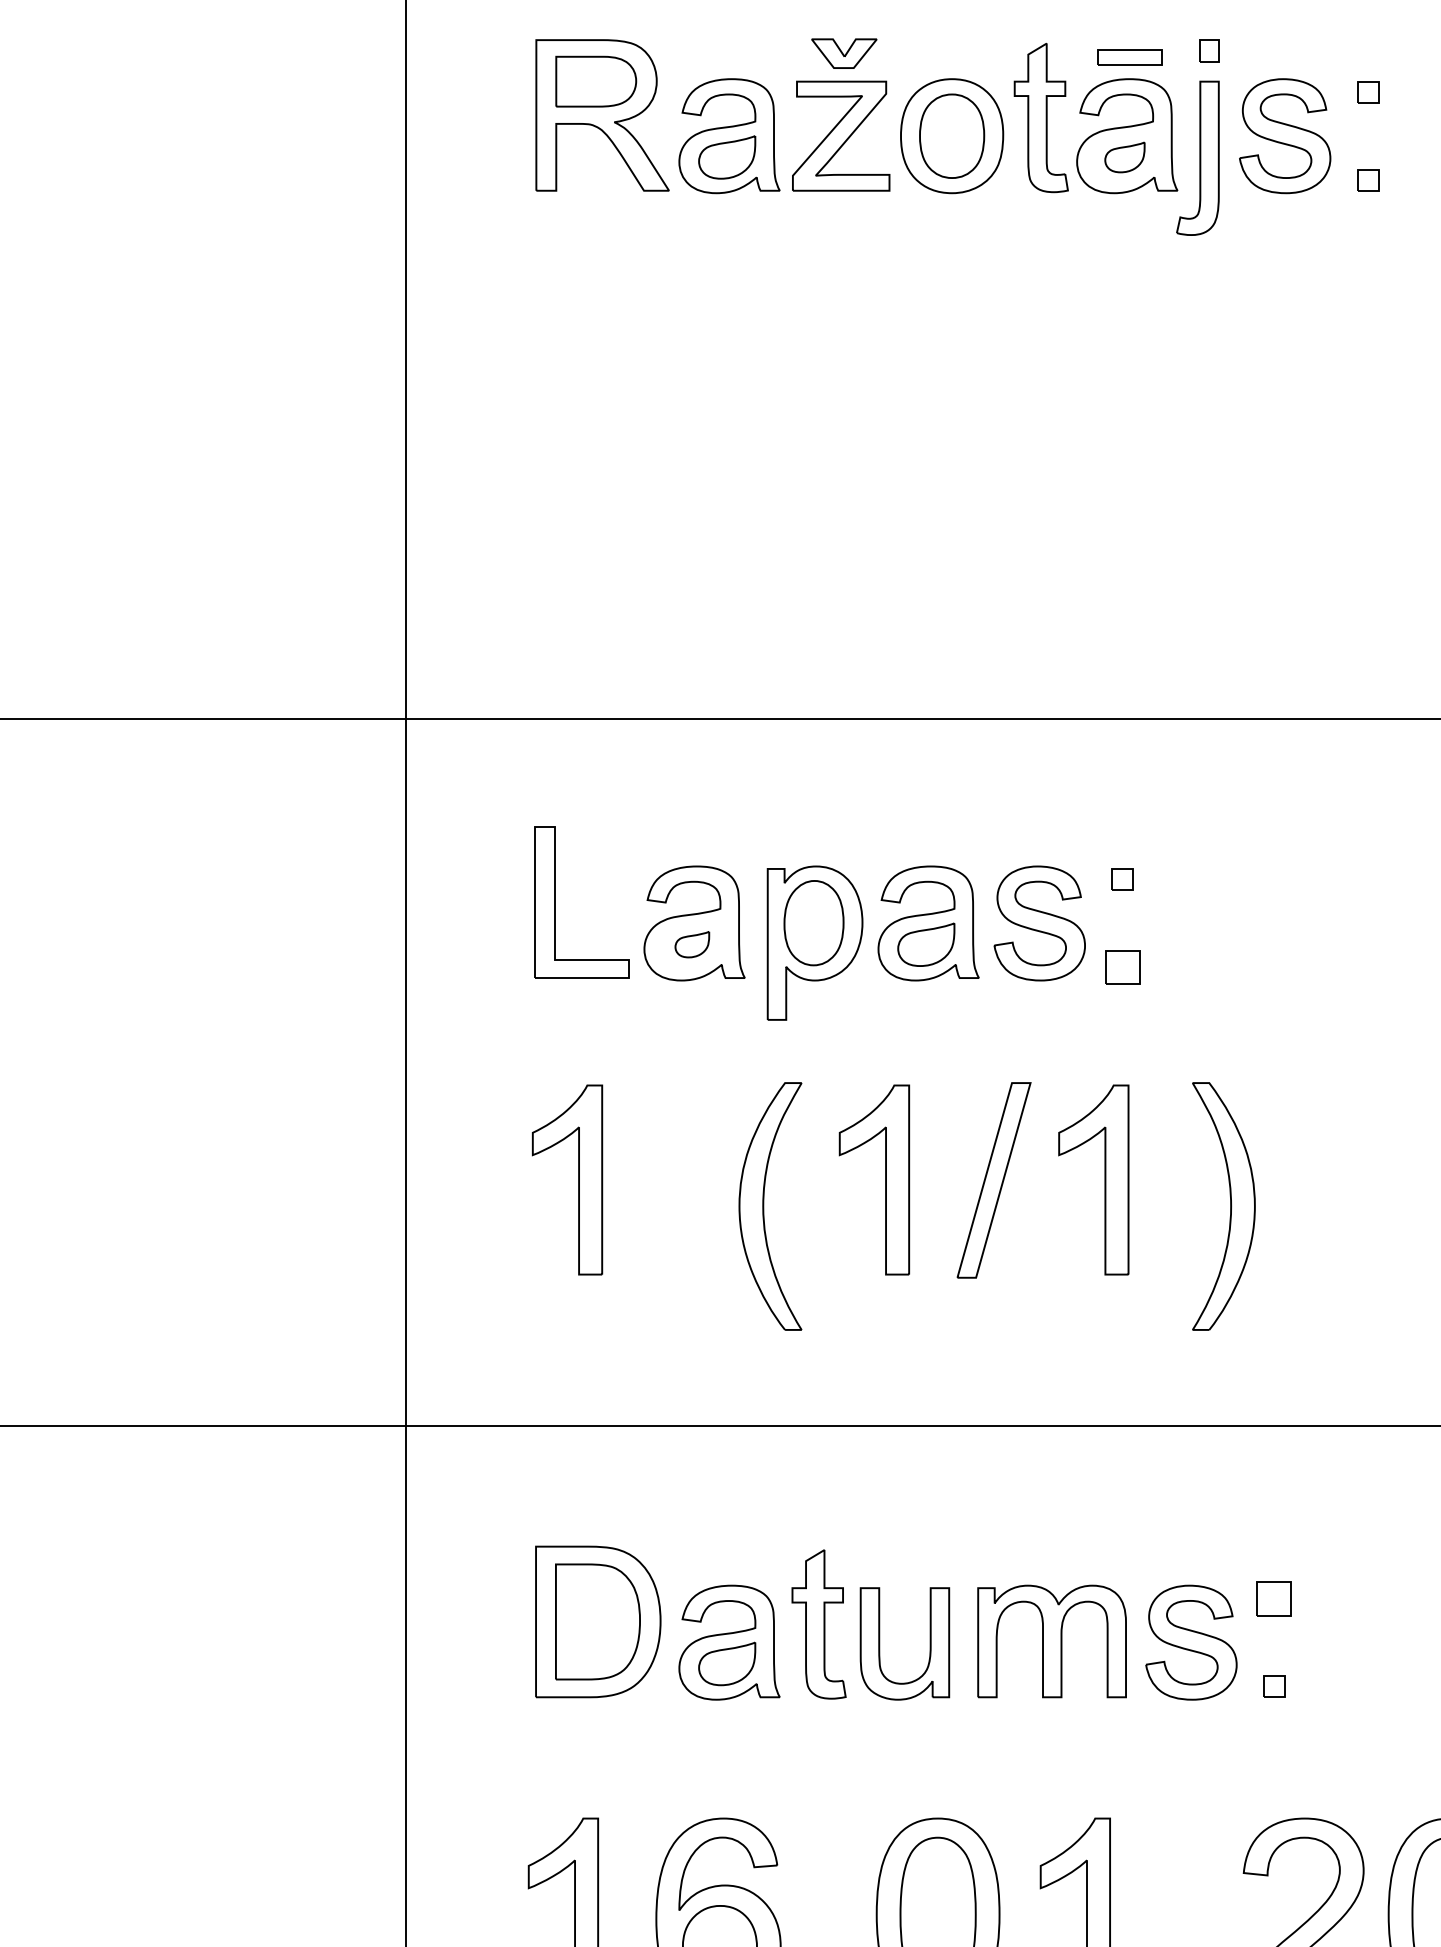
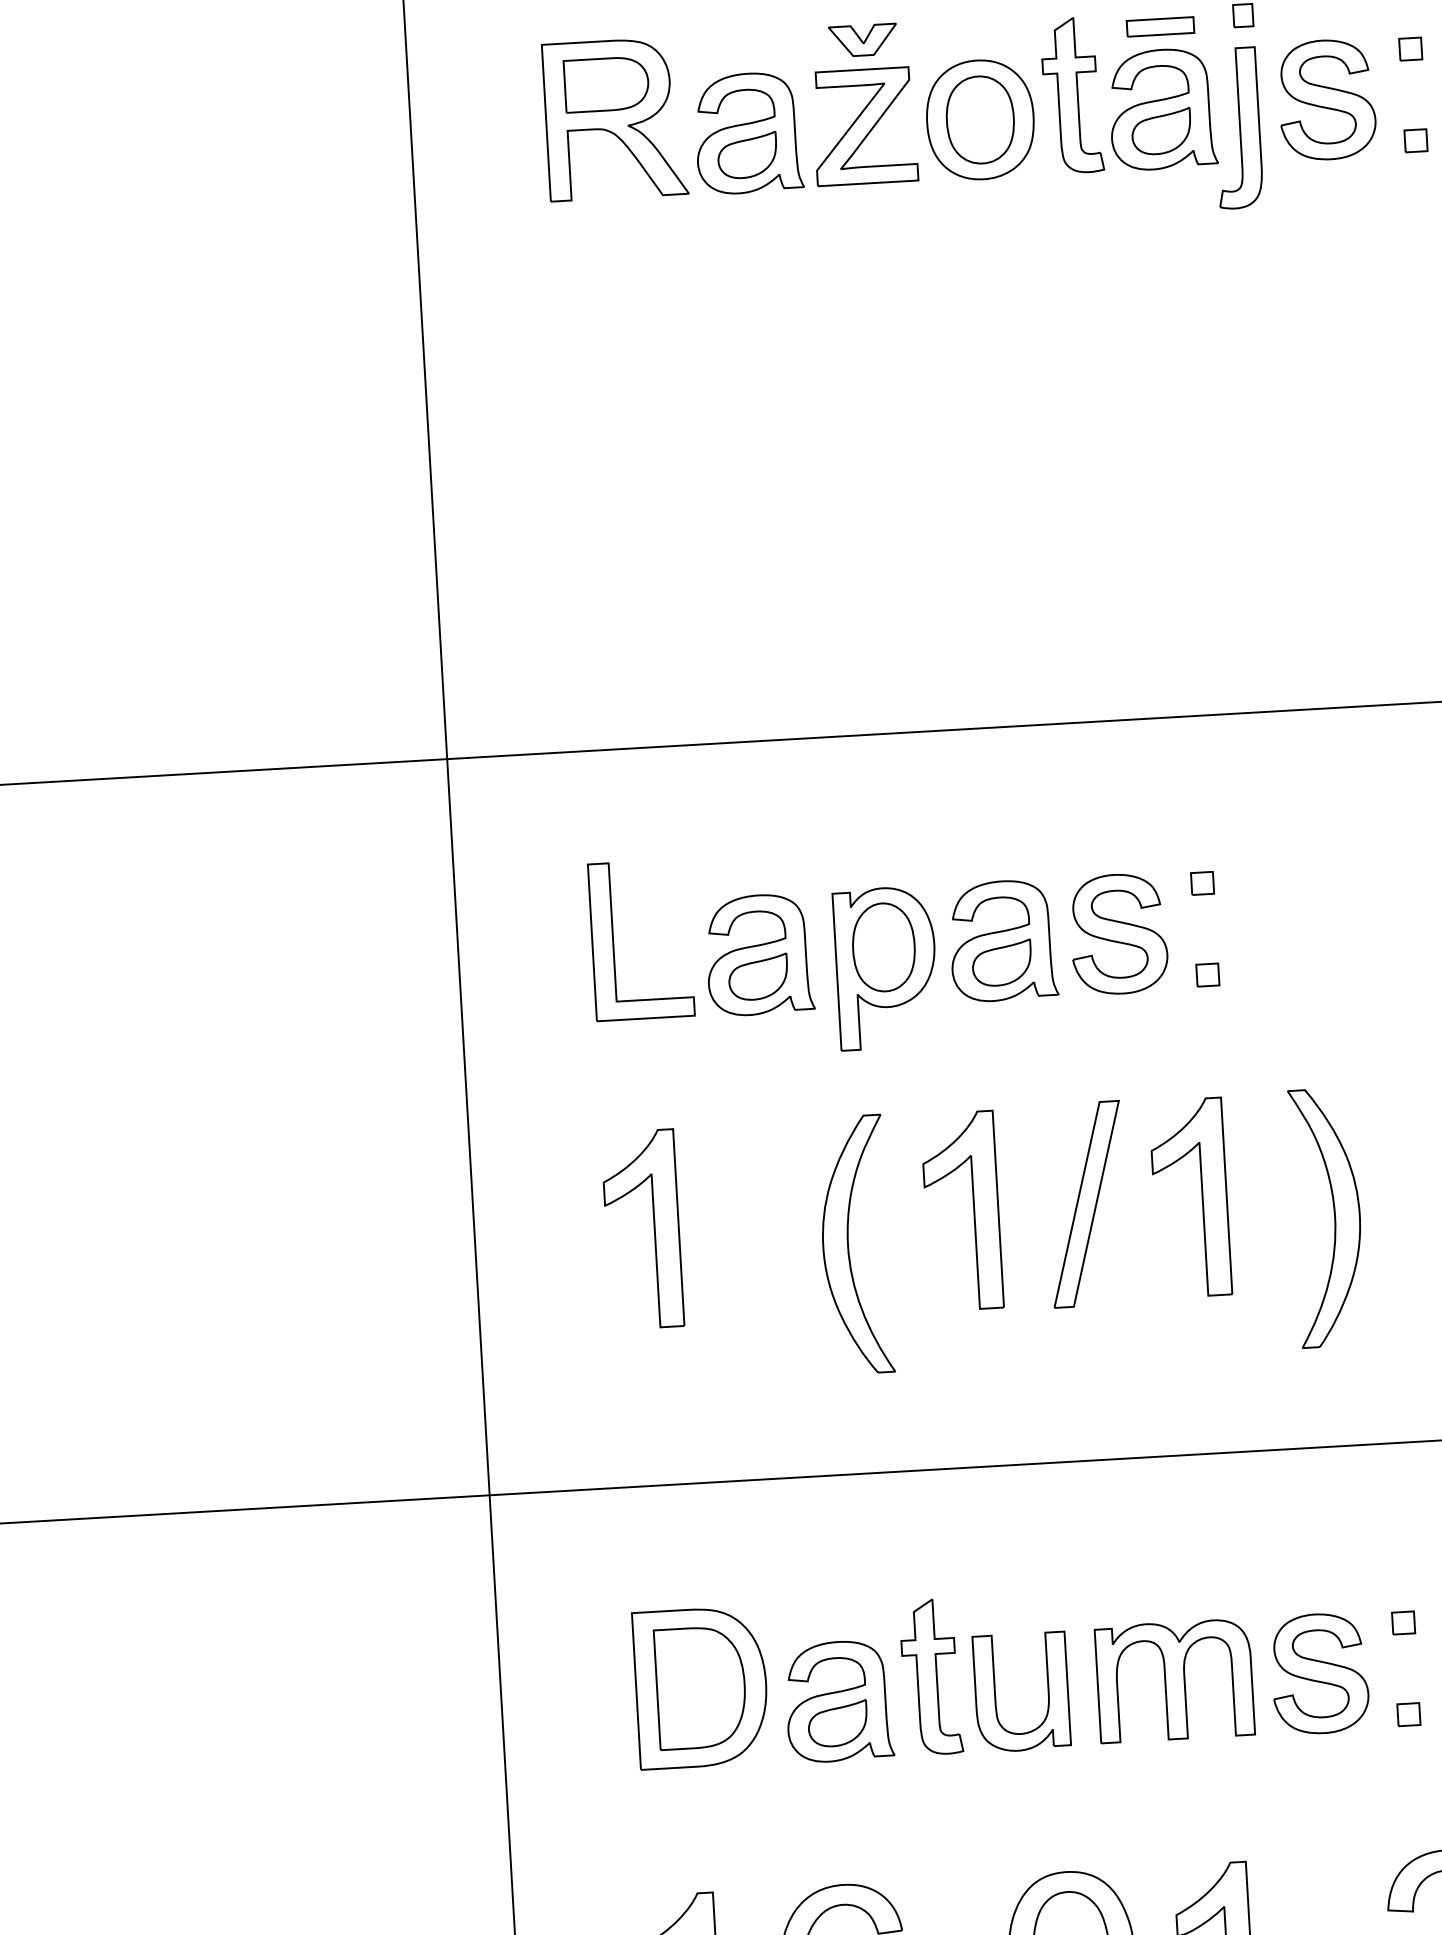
part: (1124, 157) -> (1161, 131), size x1.43
part: (692, 944) -> (758, 976), size x1.67
part: (1122, 967) -> (1207, 975), size x0.62
part: (1274, 1598) -> (1403, 1622), size x0.62

